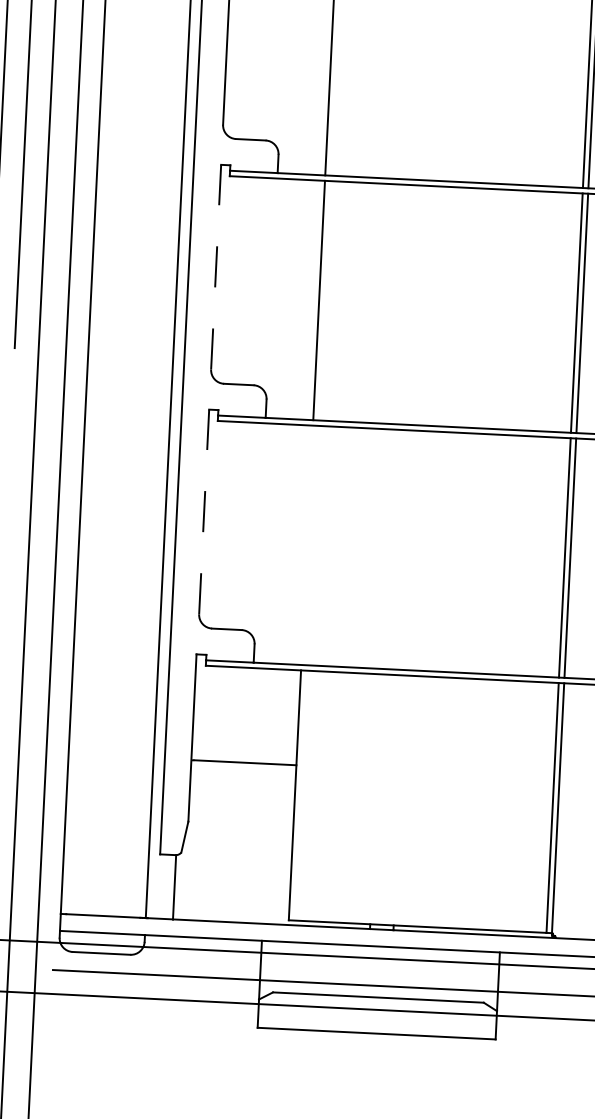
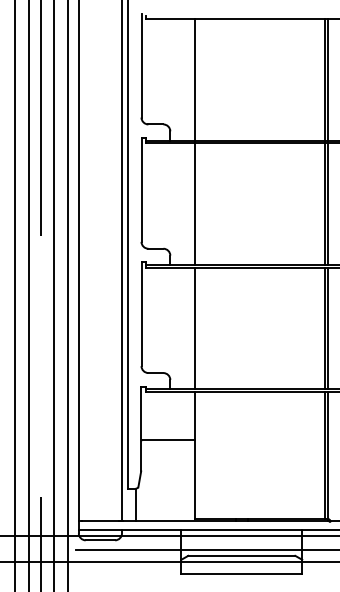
line: (216, 266) -> (141, 189), dashed -> solid
line: (204, 512) -> (141, 314), dashed -> solid
line: (307, 545) -> (194, 328), added

